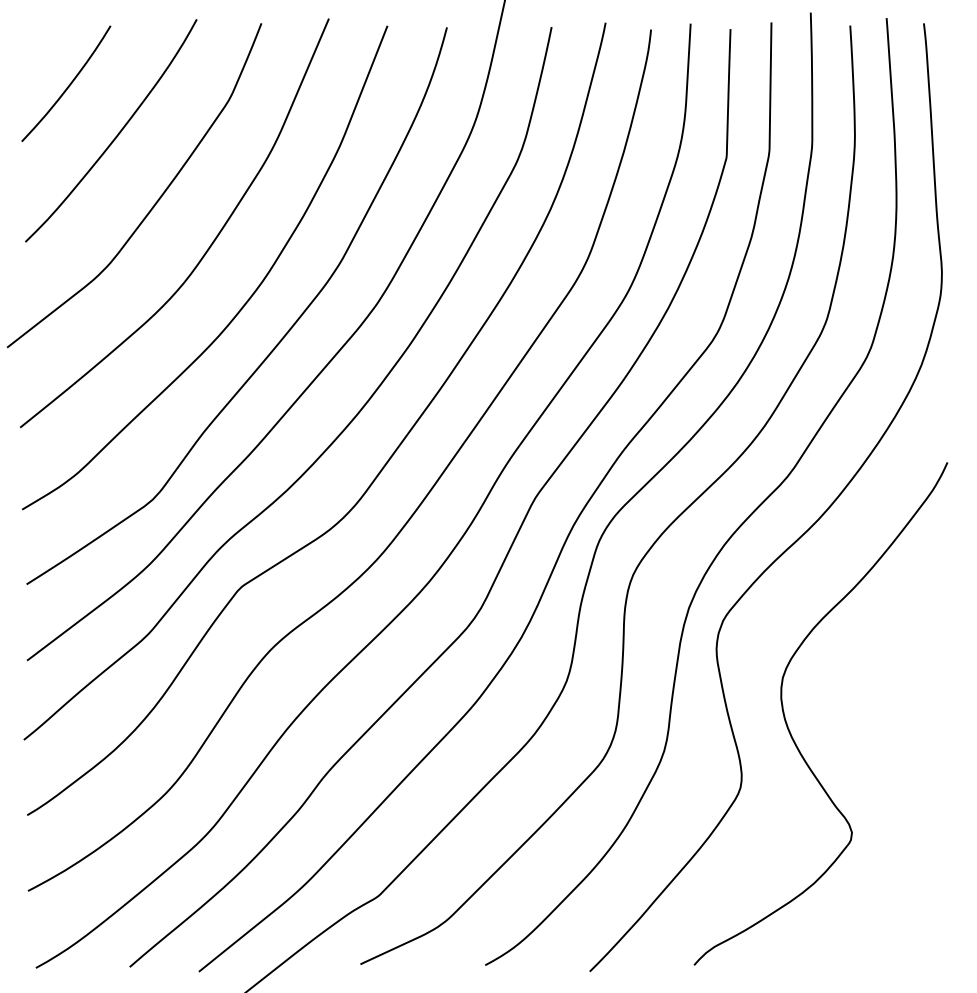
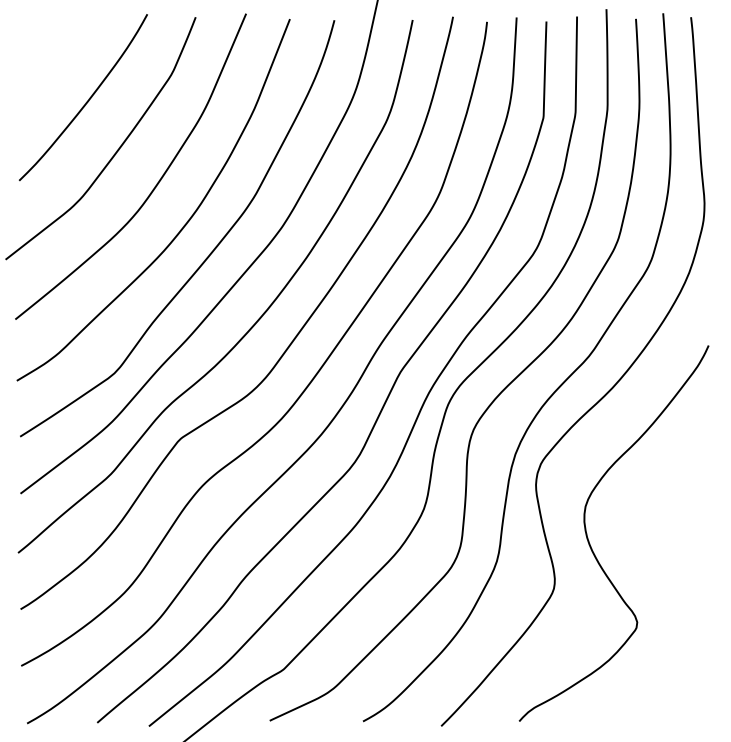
curve: (68, 85) -> (51, 63), removed

